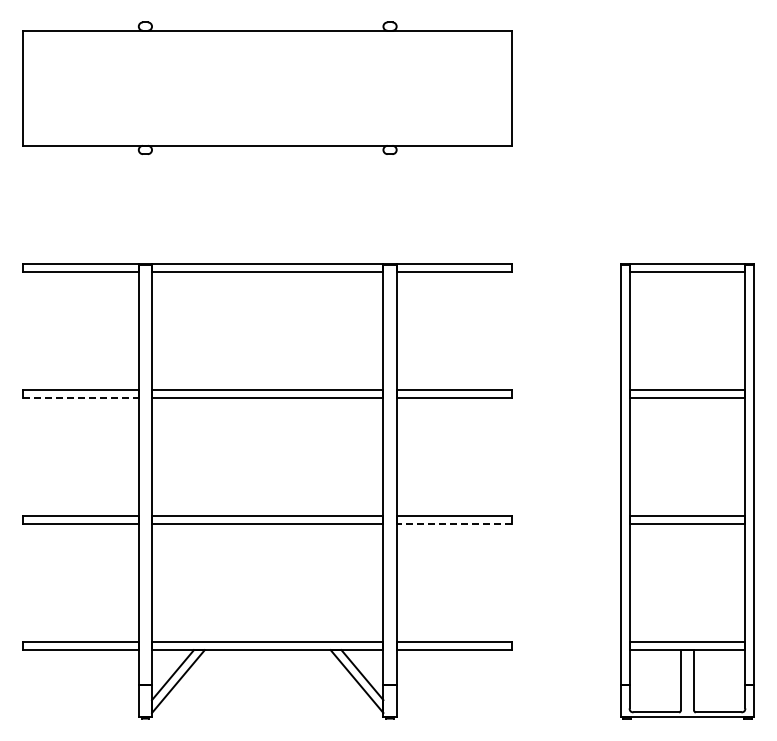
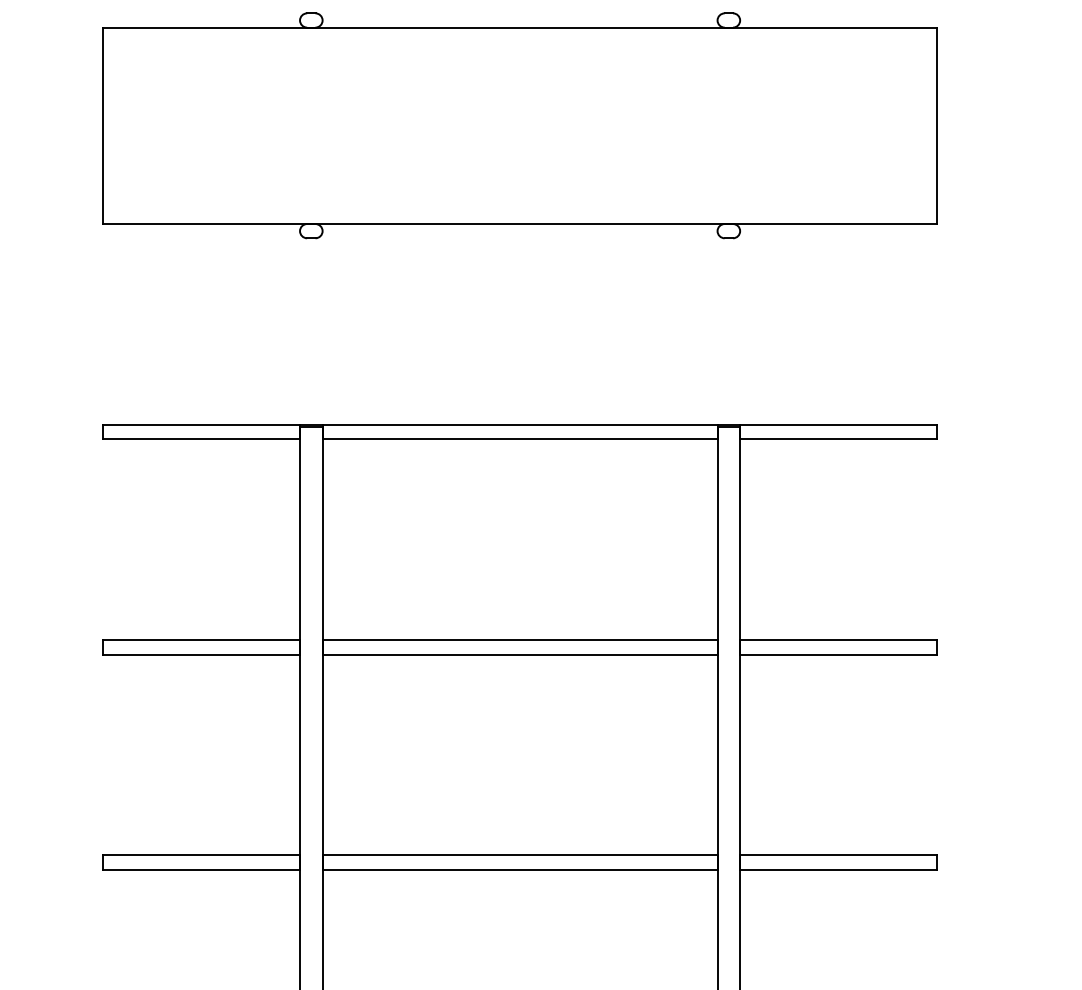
line: (81, 398) -> (202, 655), dashed -> solid
line: (454, 524) -> (838, 870), dashed -> solid

